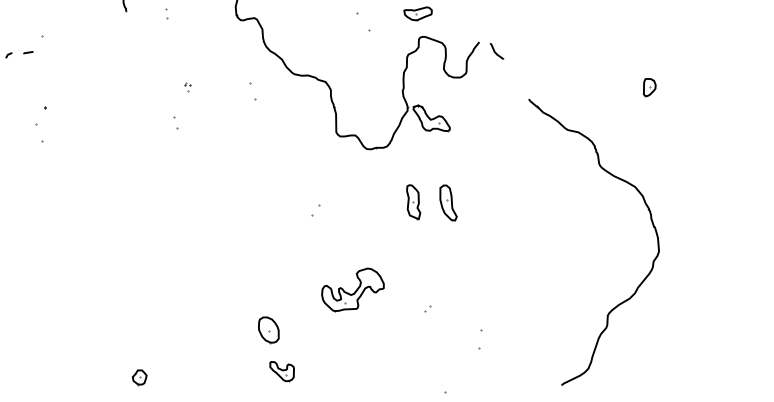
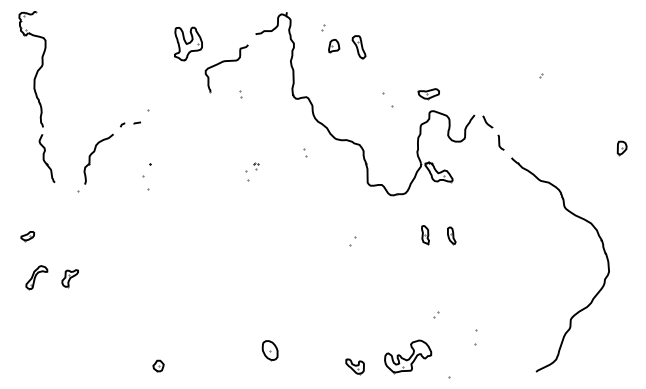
curve: (513, 78) -> (500, 142), added
part: (187, 88) -> (256, 166), moved
part: (648, 88) -> (621, 148), moved
part: (253, 92) -> (305, 152), size x0.62
part: (413, 203) -> (425, 235), size x0.71
part: (448, 203) -> (451, 235), size x0.62
part: (353, 289) -> (408, 356), moved
part: (267, 329) -> (269, 350), moved
part: (281, 371) -> (354, 366), moved
part: (139, 376) -> (158, 365), moved

